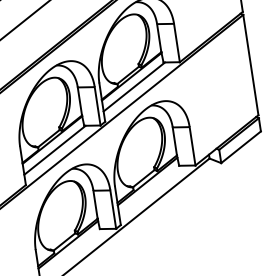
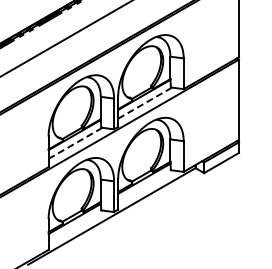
line: (134, 86) -> (145, 102), solid -> dashed
line: (55, 150) -> (75, 143), solid -> dashed

